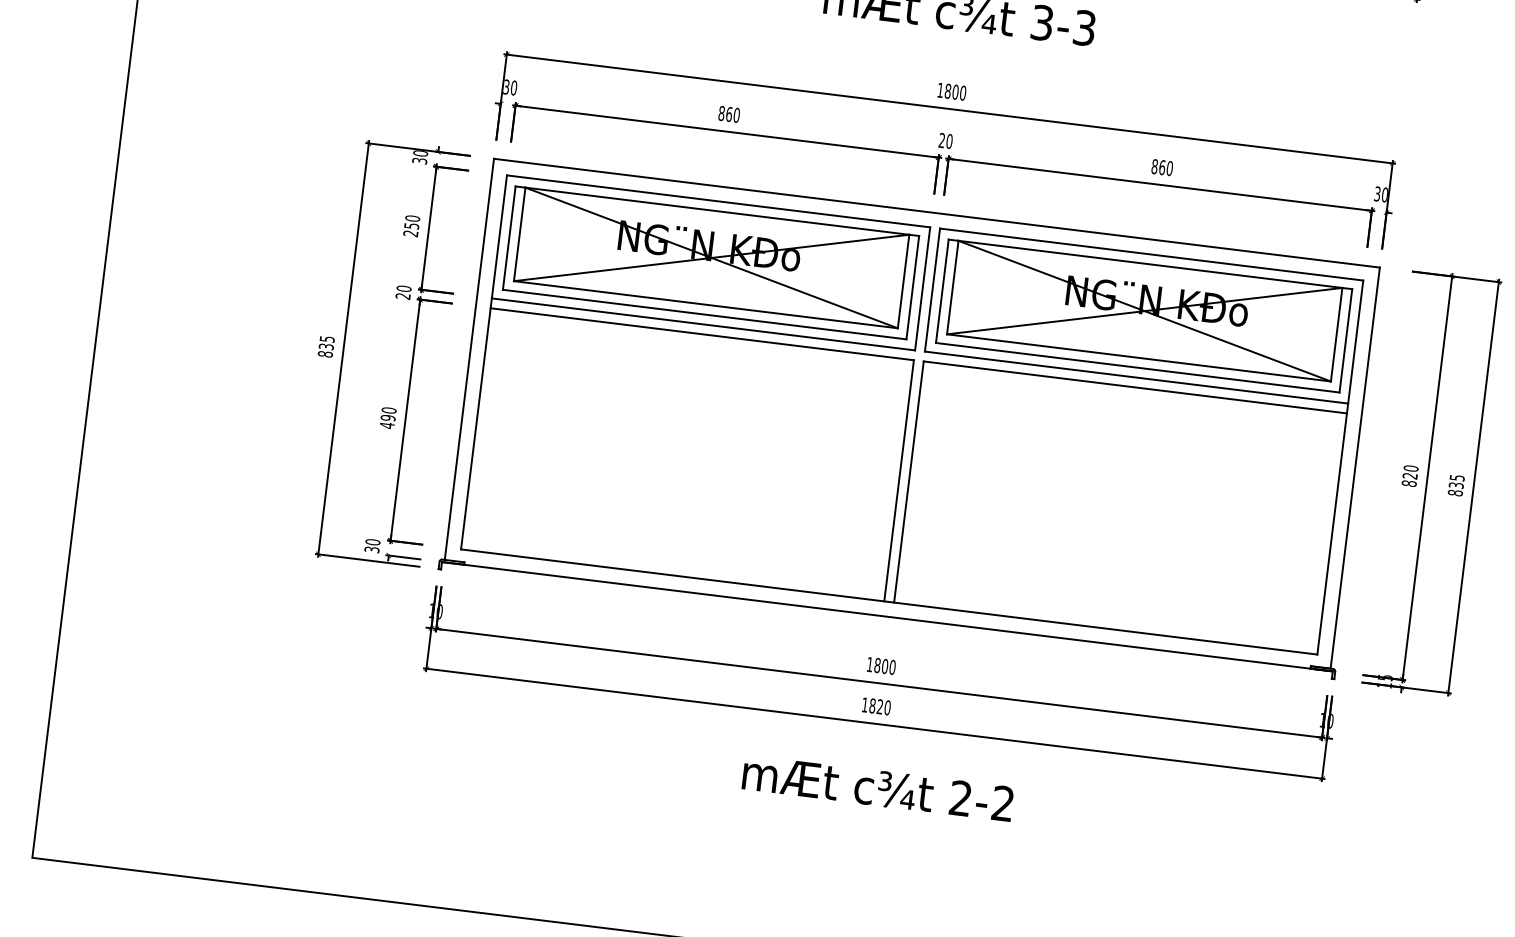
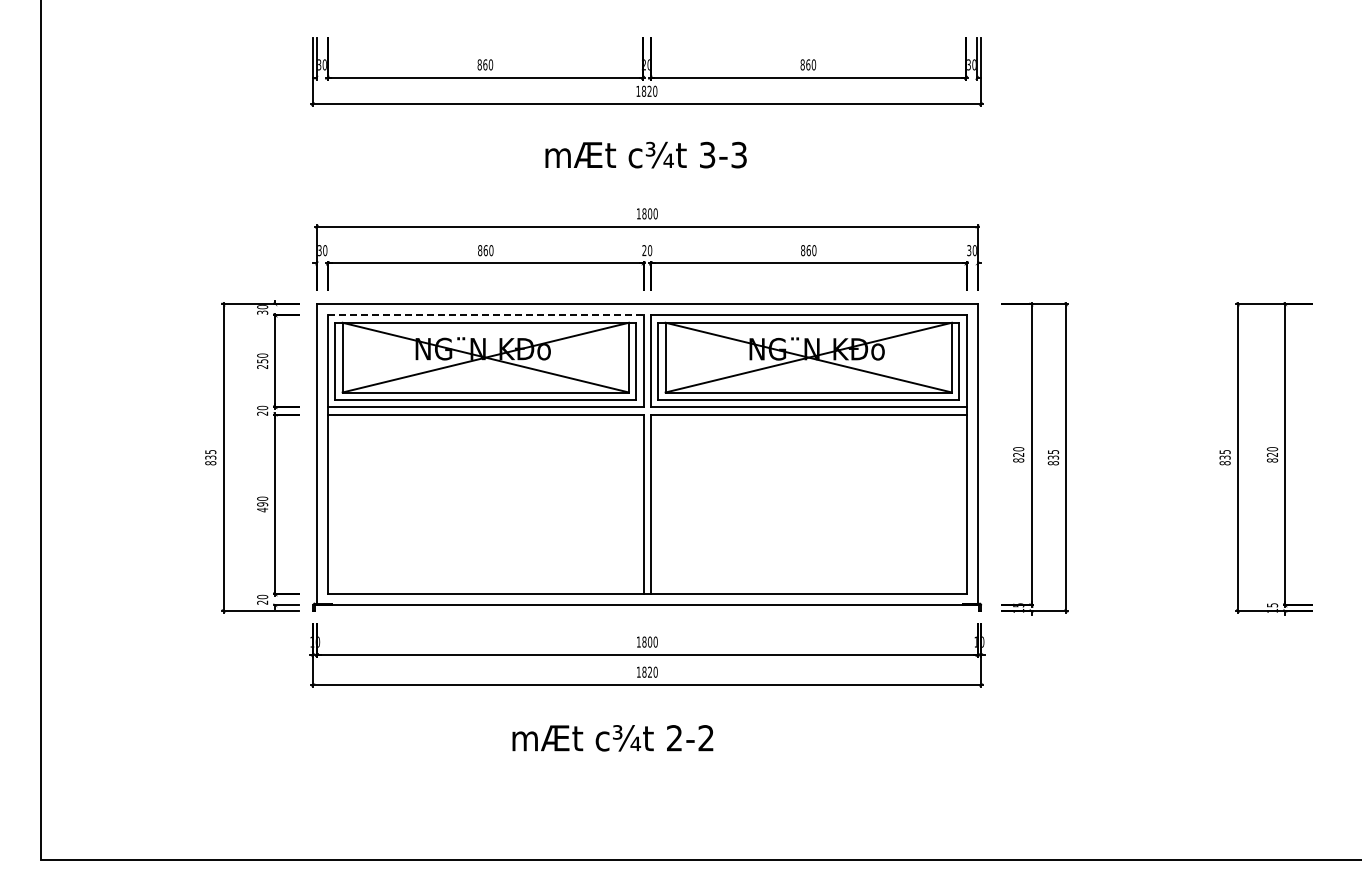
line: (718, 201) -> (485, 315), solid -> dashed
text: (371, 549) -> (262, 602), 30 -> 20
text: (877, 788) -> (612, 738), moved

